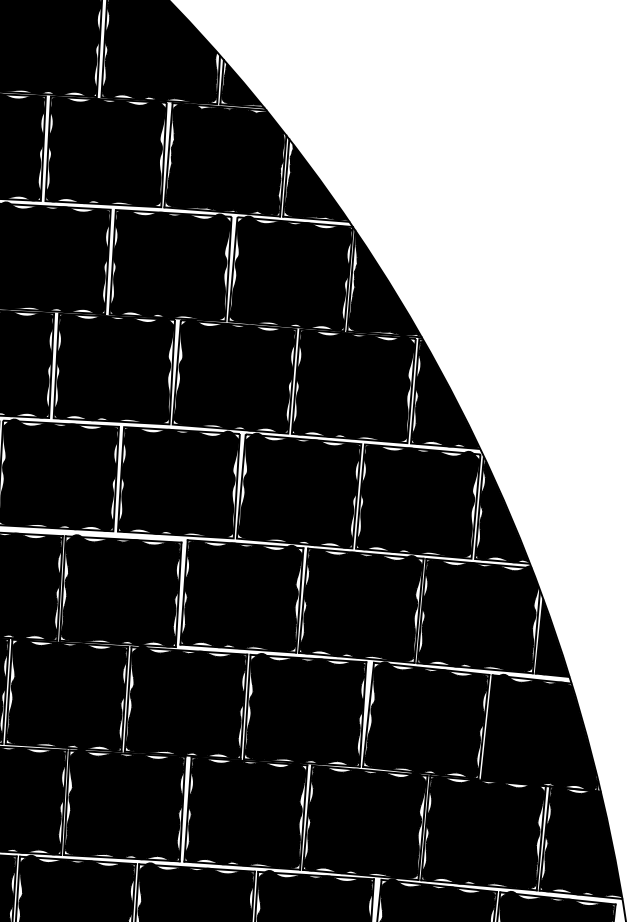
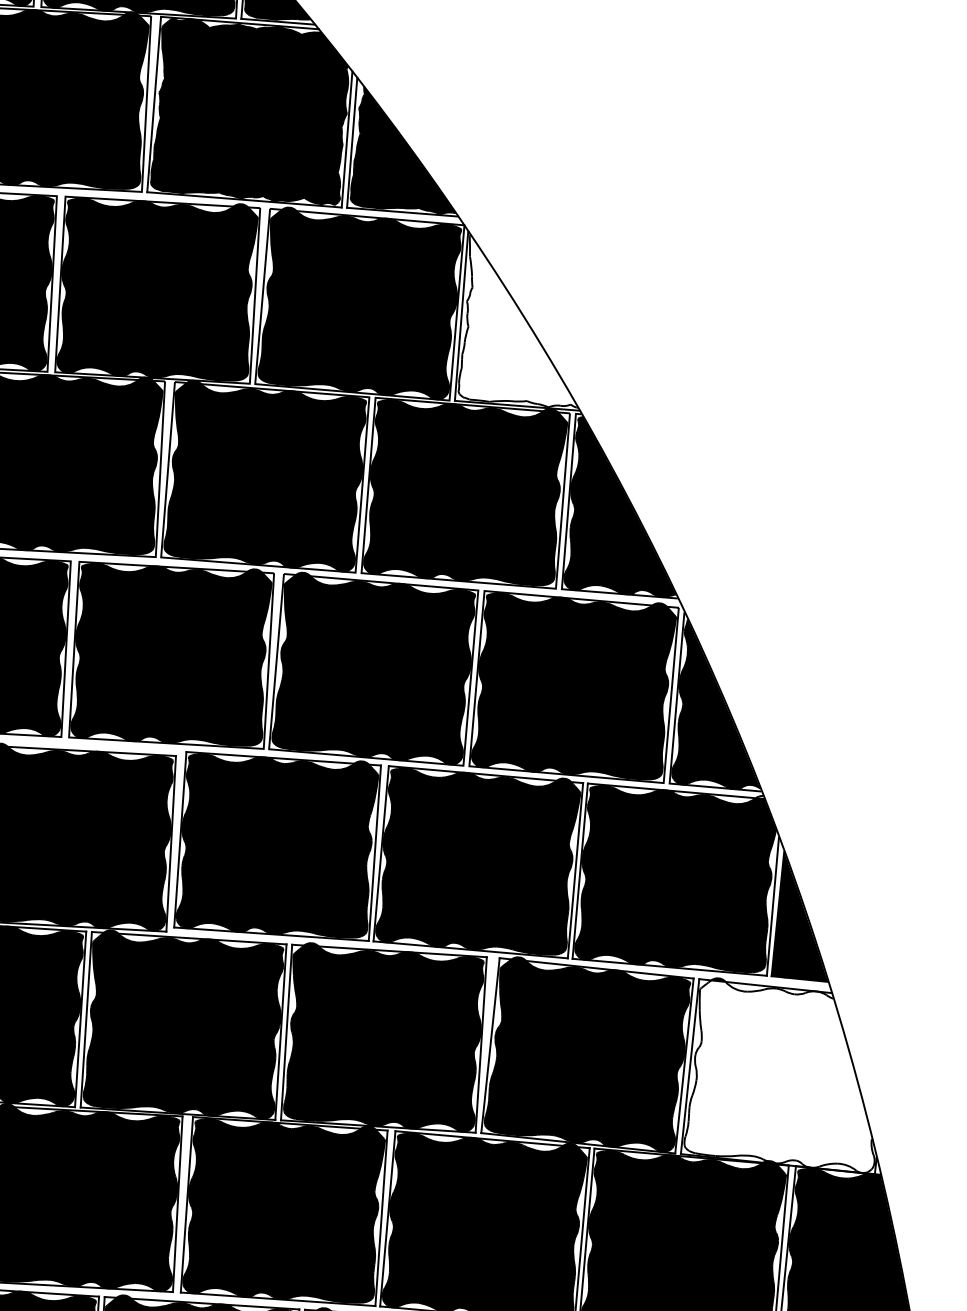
fill: (384, 283) -> (517, 320), removed
fill: (538, 732) -> (776, 1075), removed

